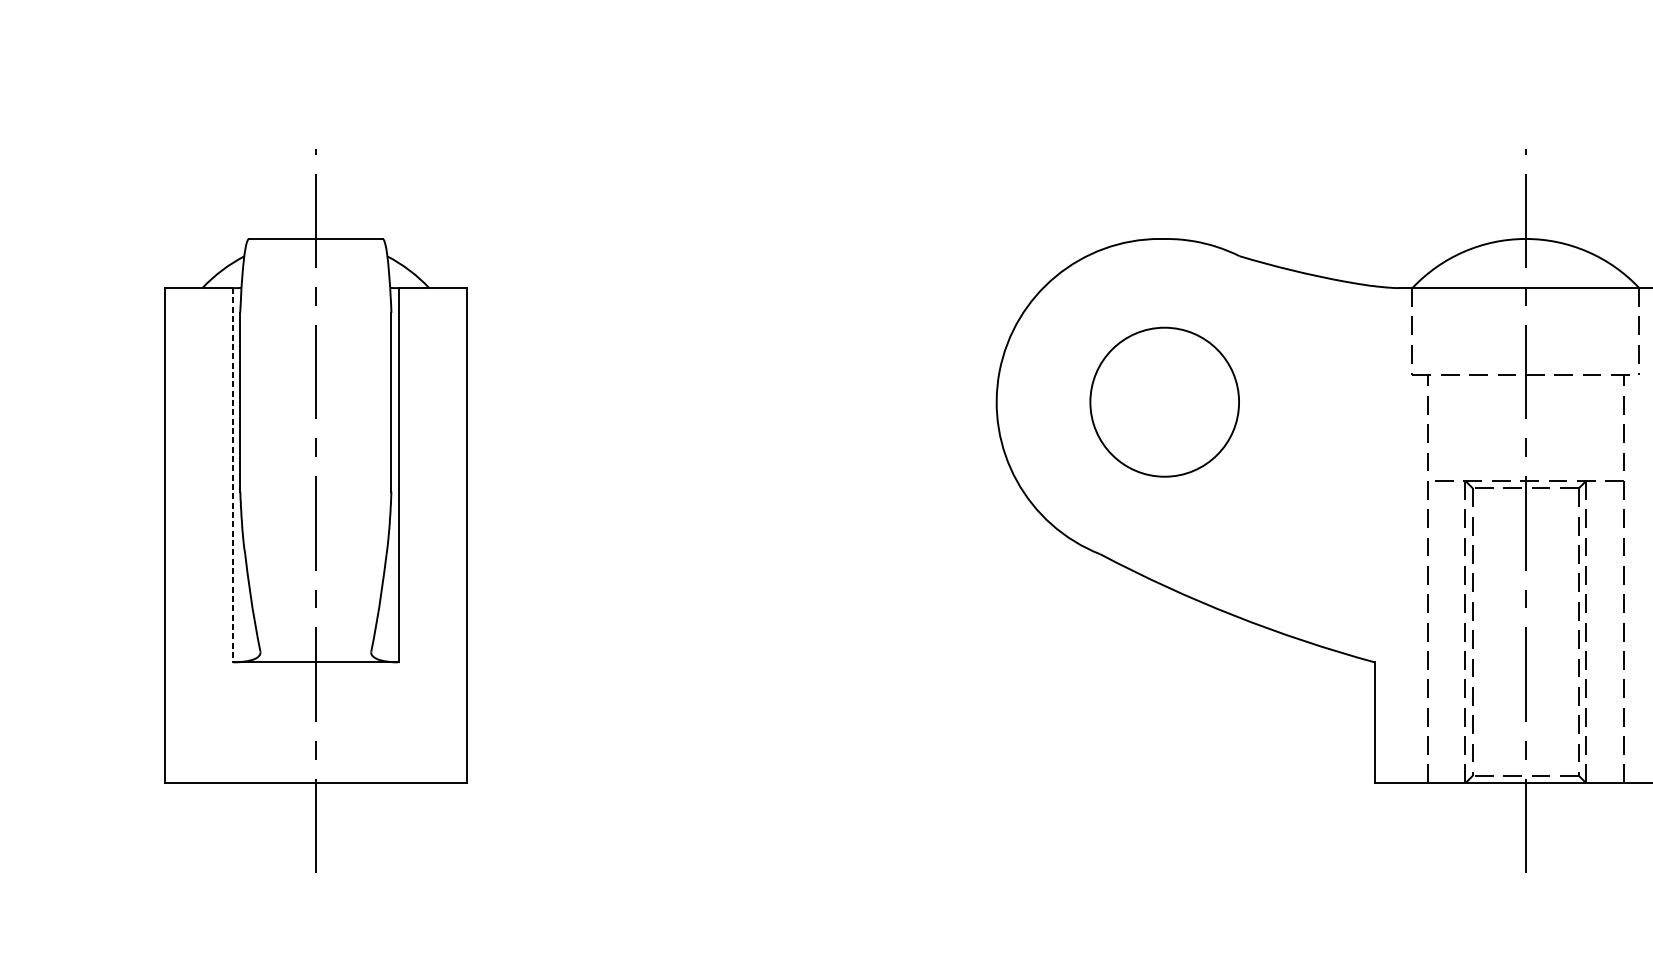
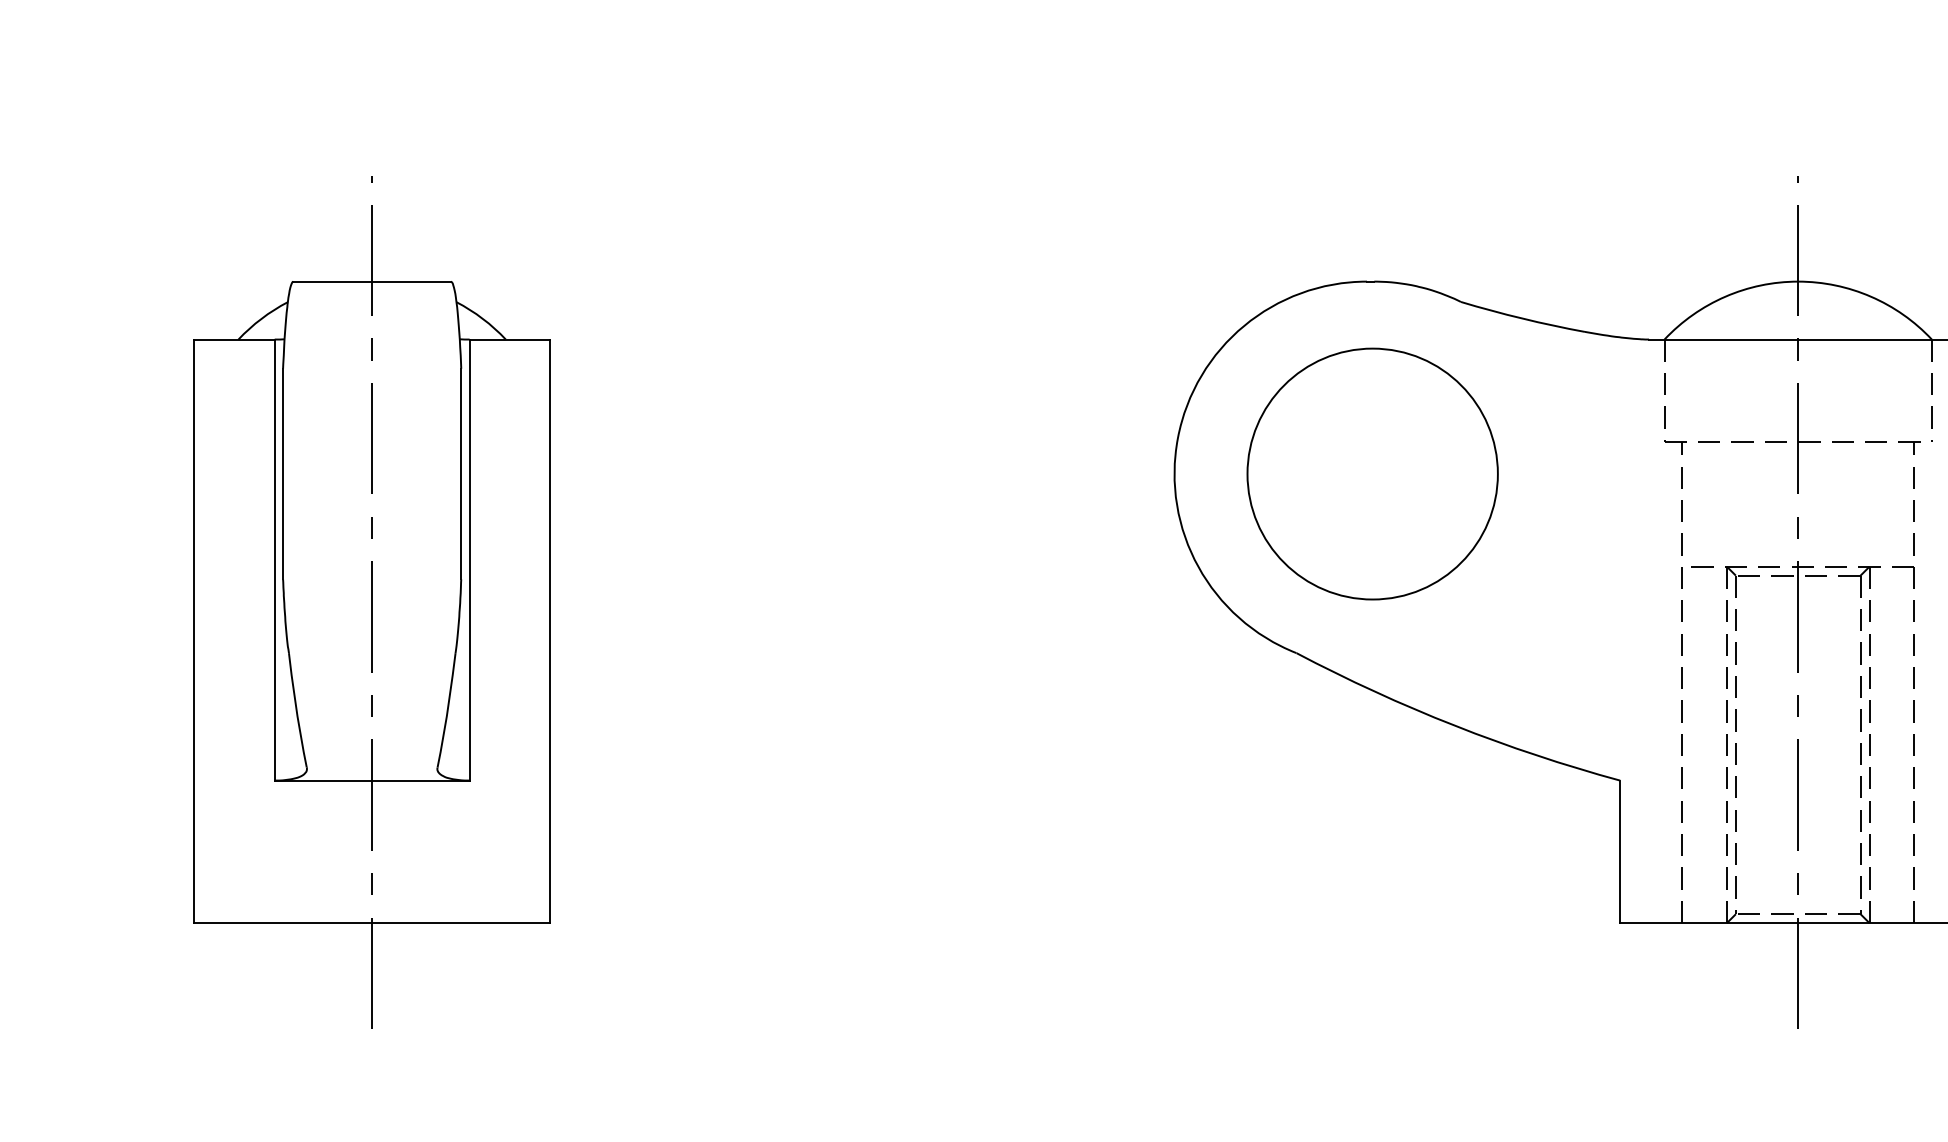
part: (1164, 401) -> (1372, 473), size x1.43
line: (232, 475) -> (274, 560), dashed -> solid

